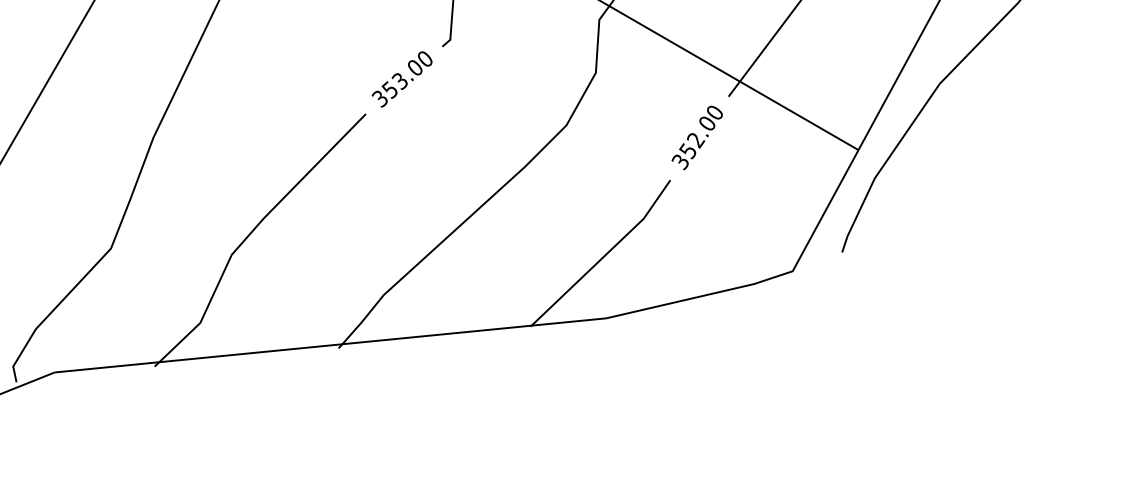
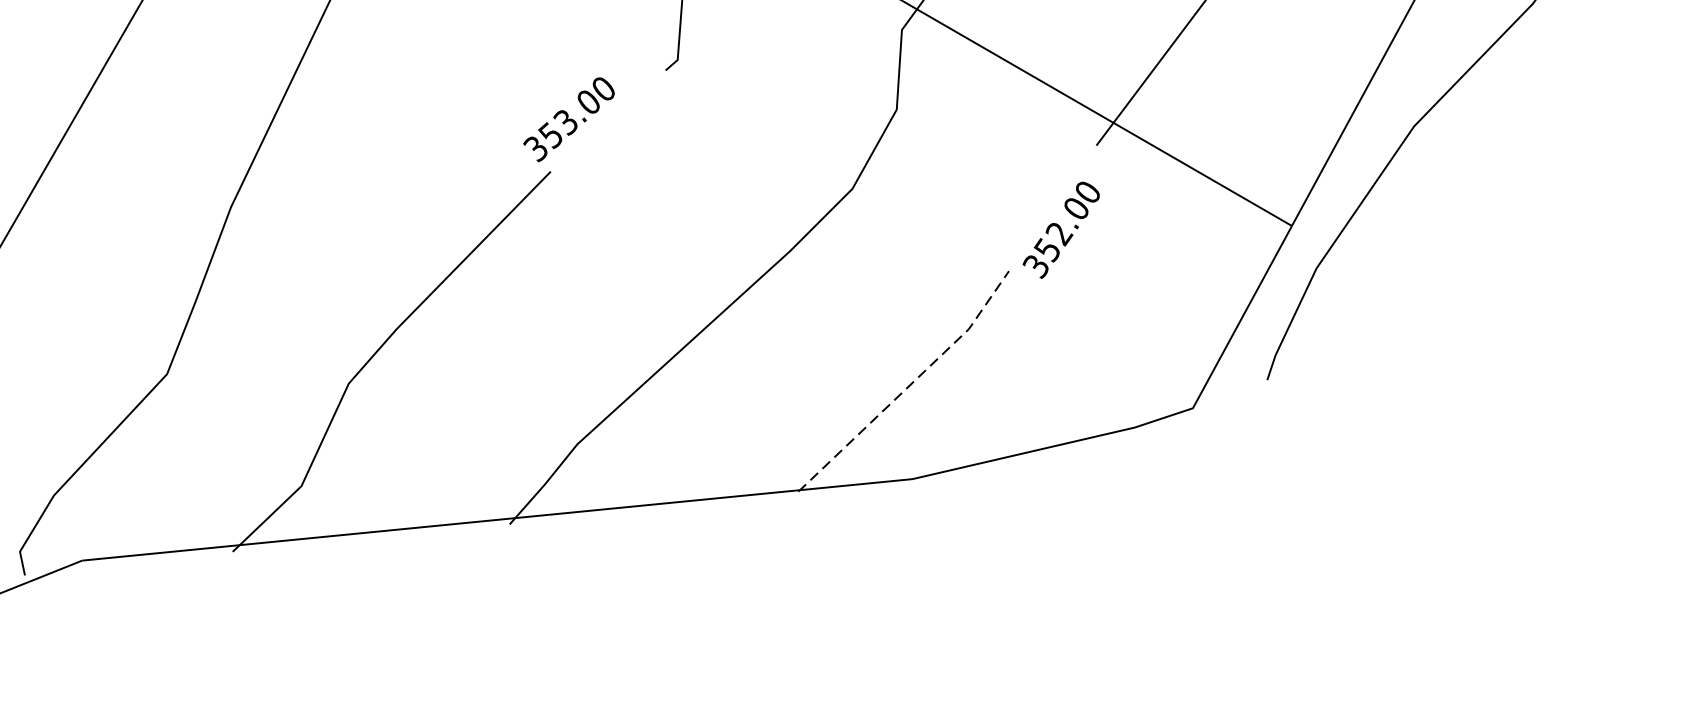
text: (401, 79) -> (568, 119), moved
text: (696, 137) -> (1060, 229), moved
line: (604, 255) -> (909, 384), solid -> dashed

